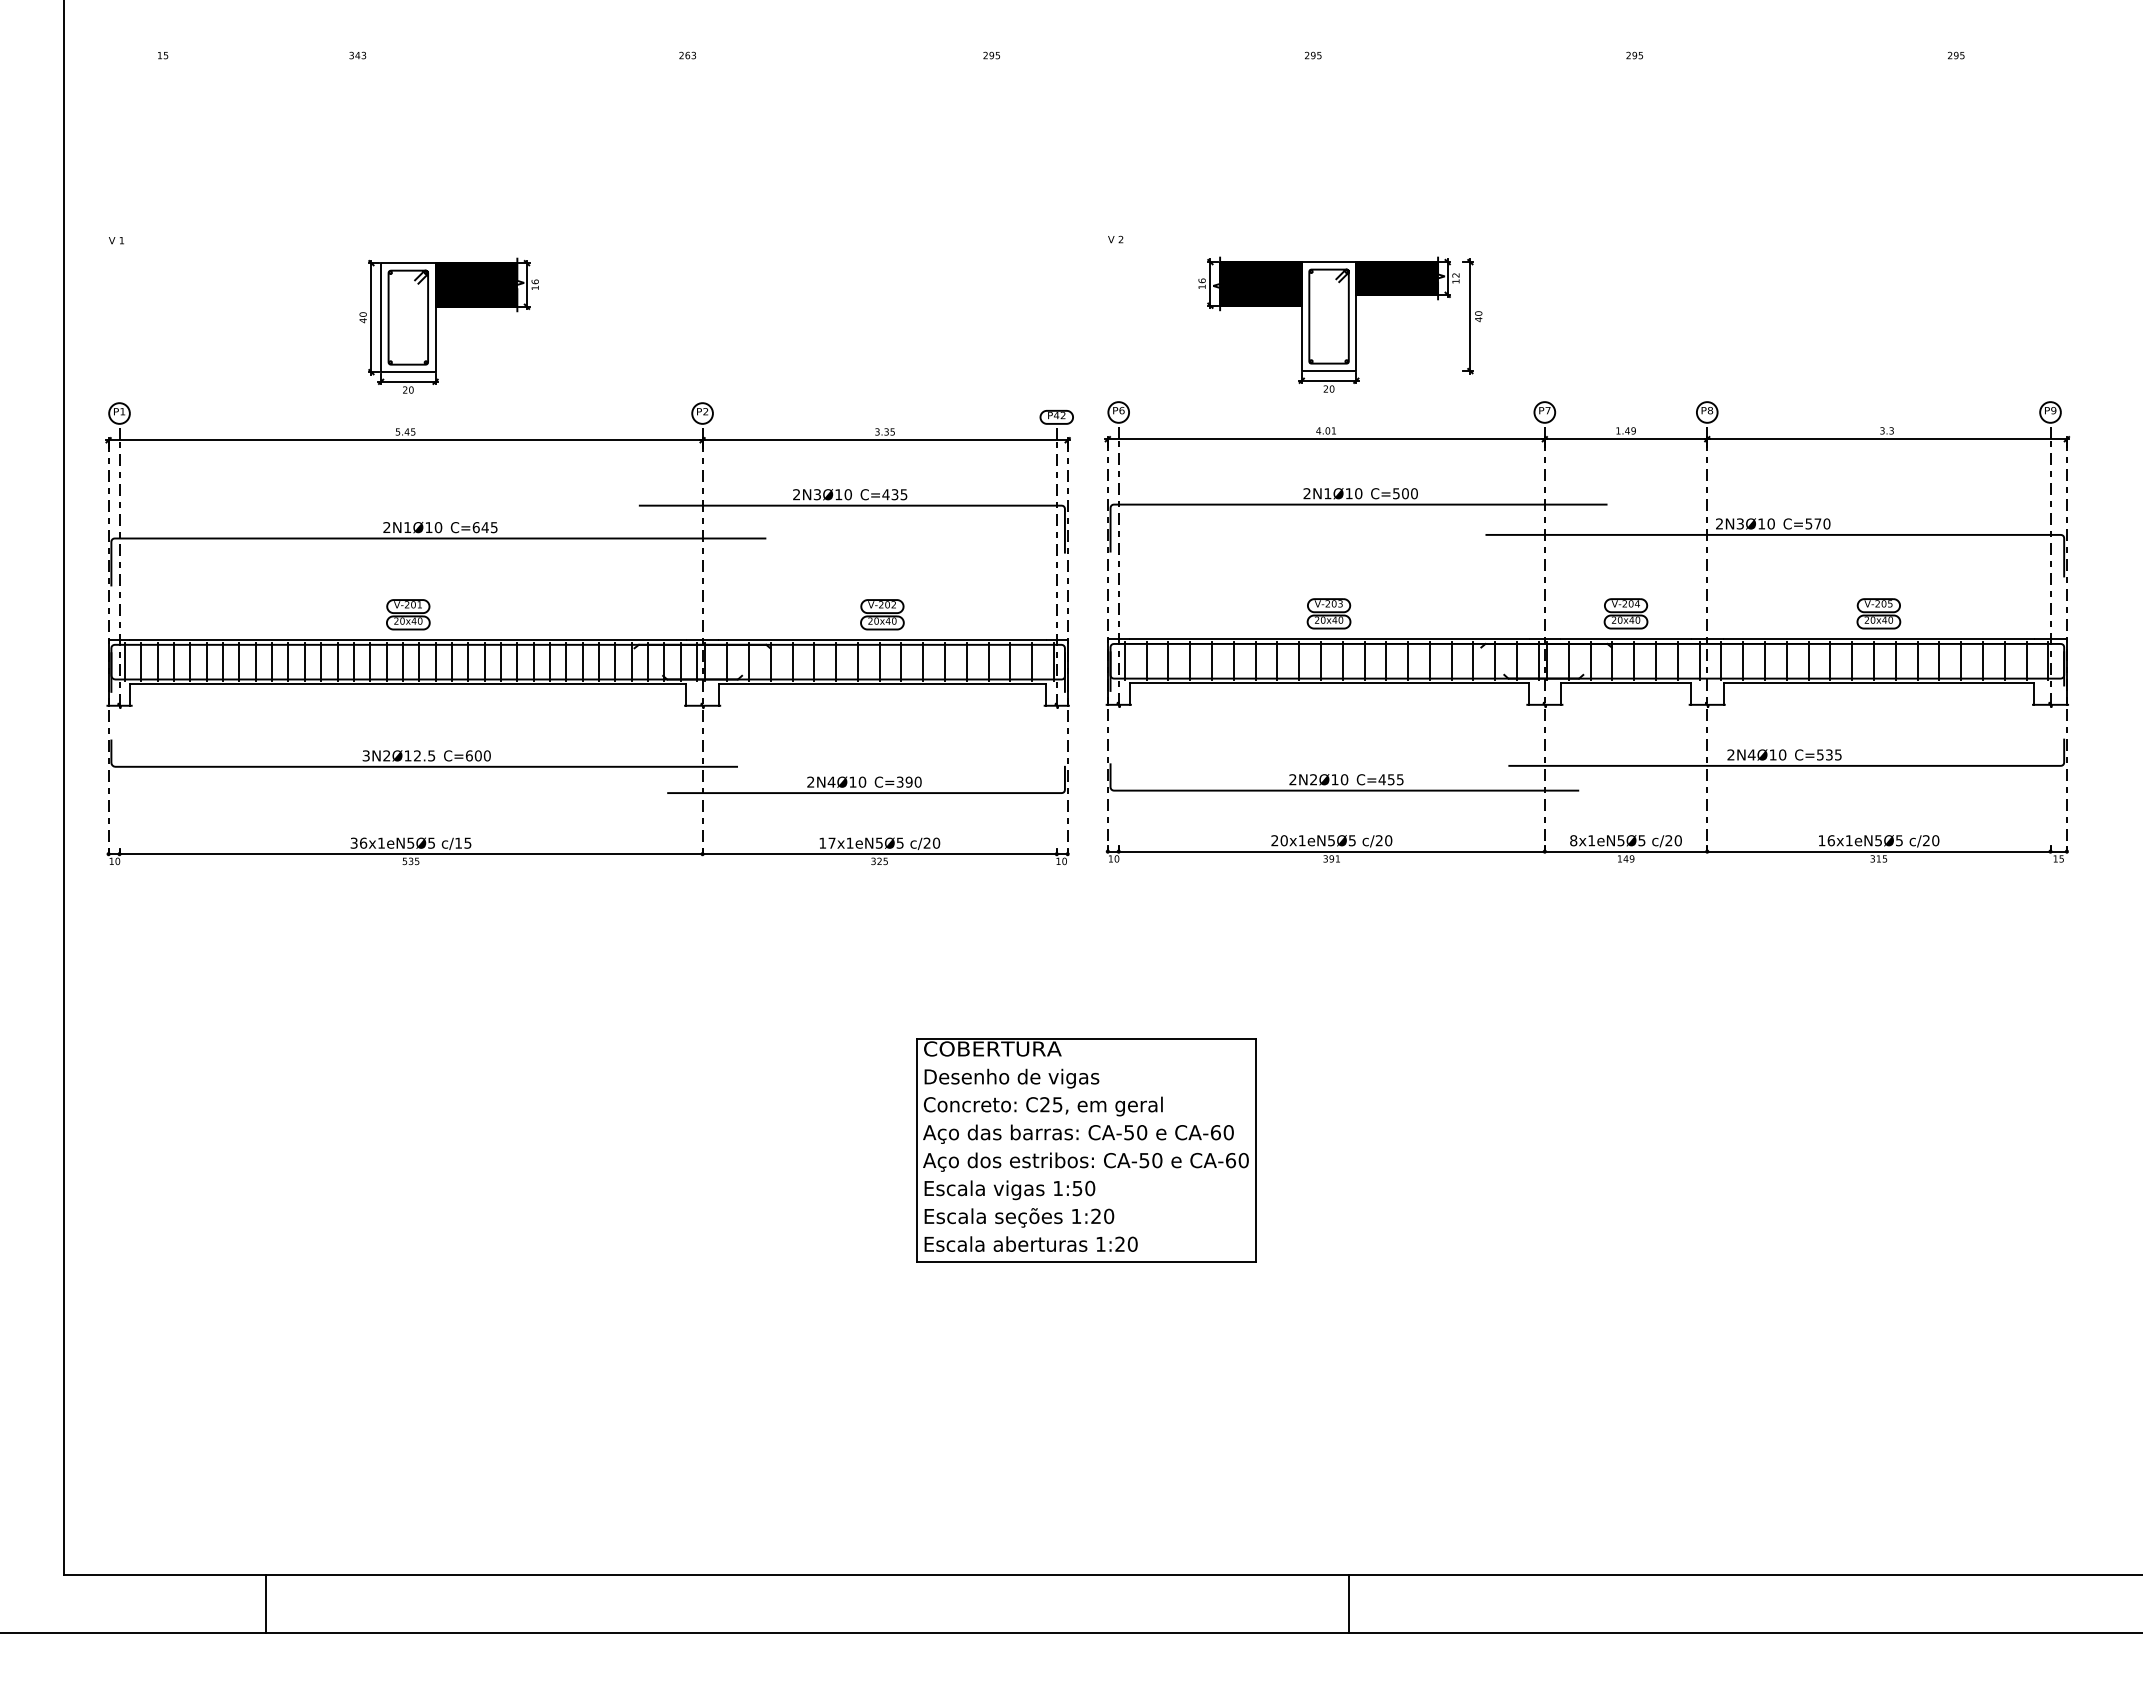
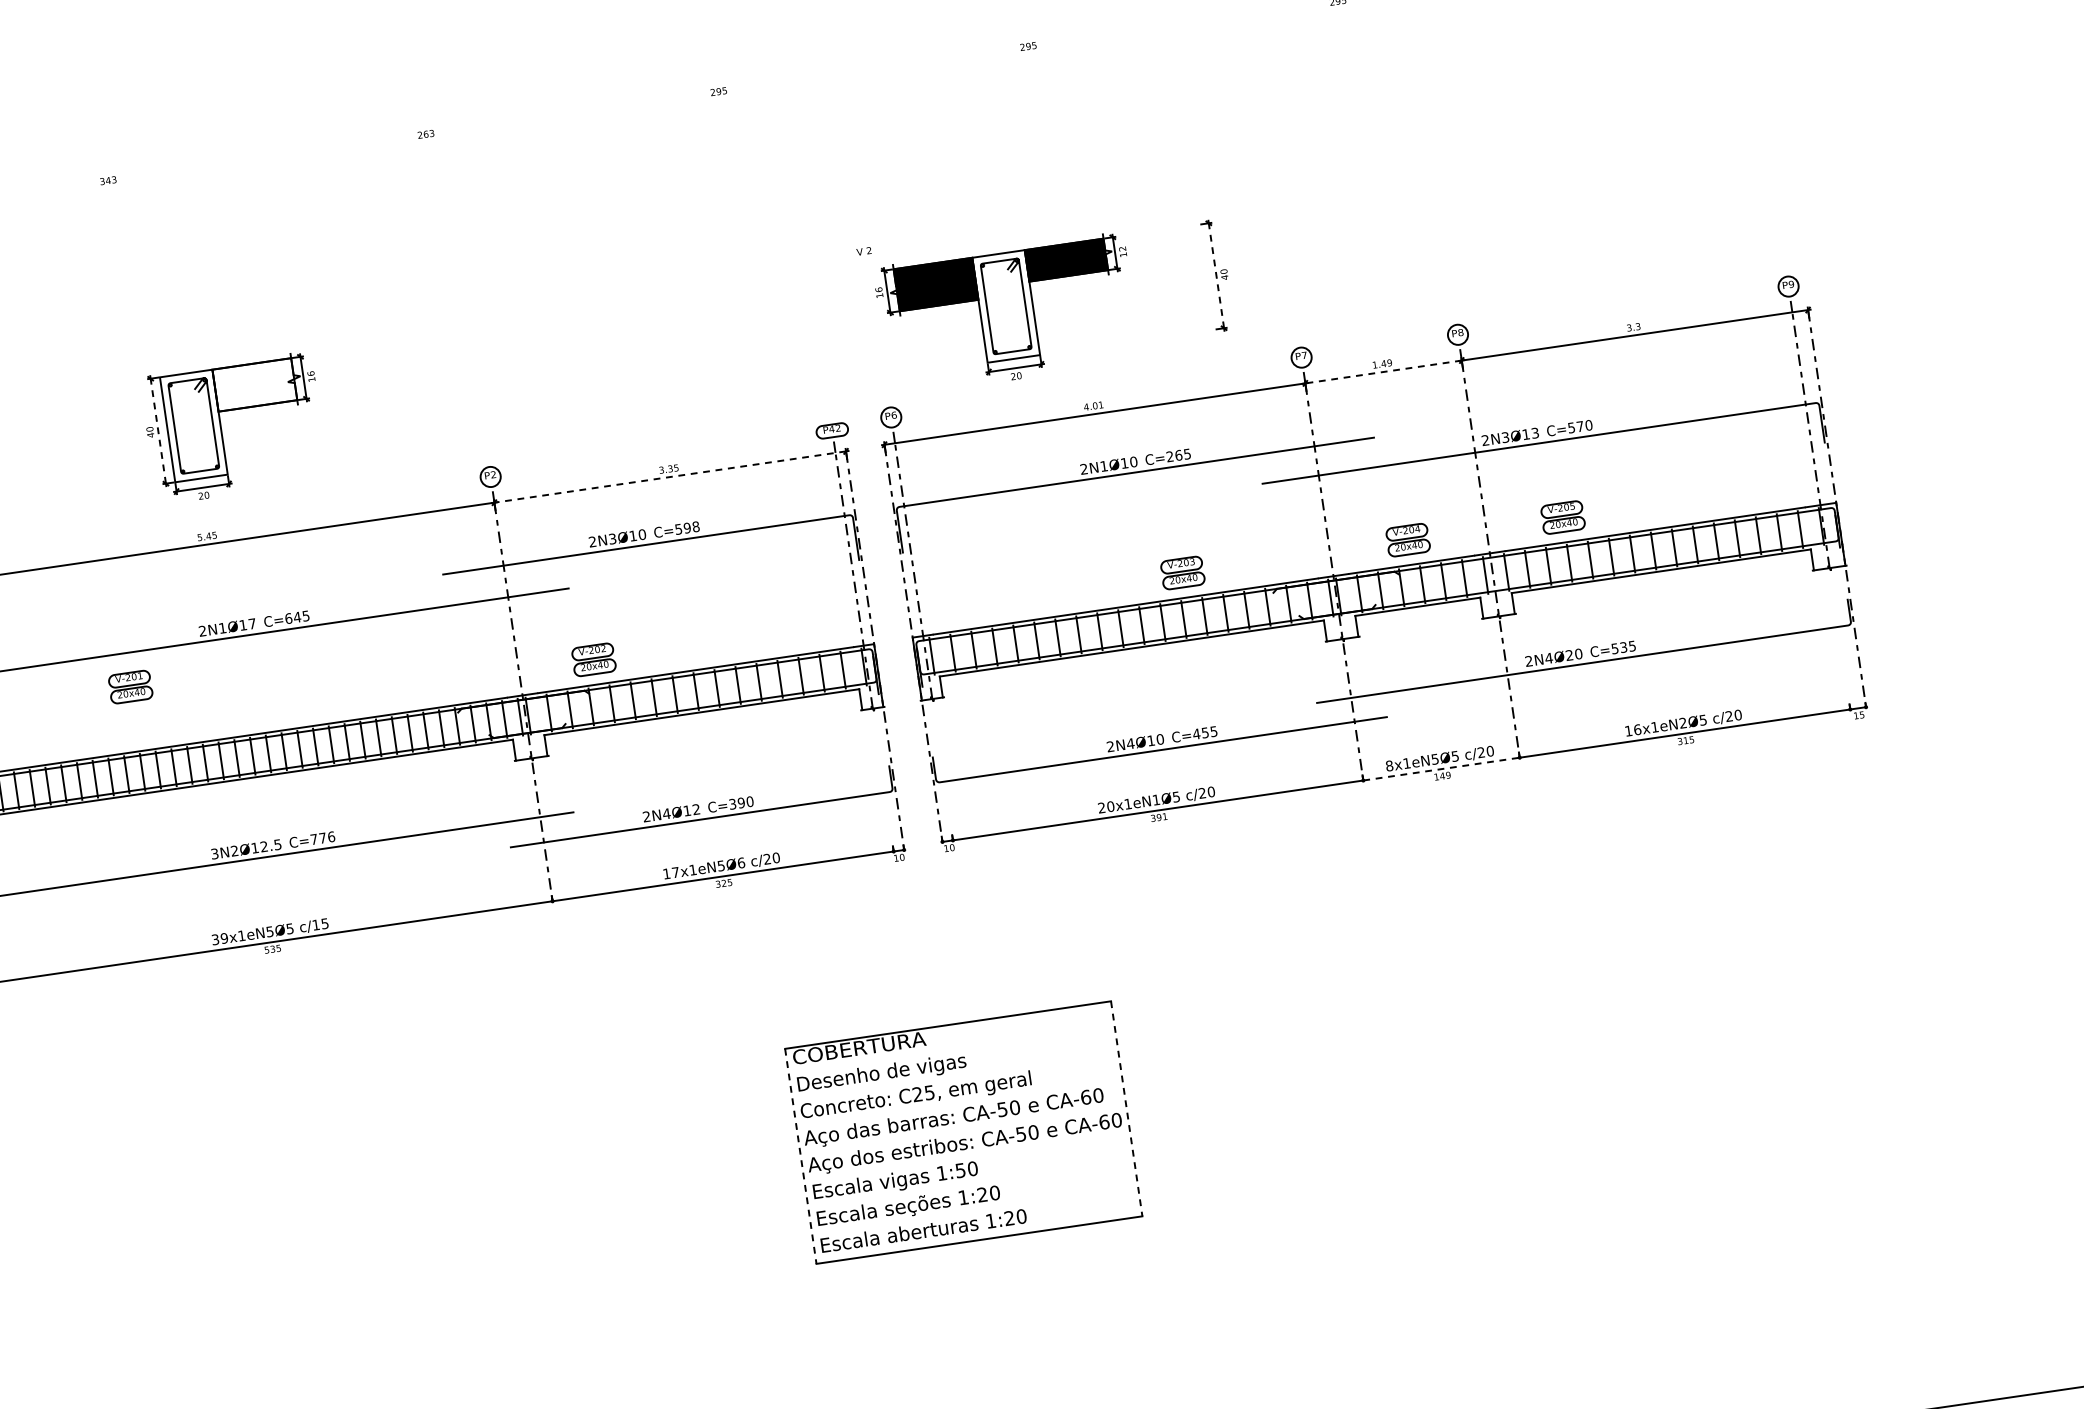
fill: (476, 284) -> (254, 384), removed
line: (1470, 316) -> (1216, 275), solid -> dashed
line: (371, 317) -> (158, 431), solid -> dashed
part: (1328, 324) -> (1006, 314), moved
line: (1625, 439) -> (1383, 372), solid -> dashed
line: (885, 440) -> (670, 477), solid -> dashed
text: (1405, 493) -> (1178, 455), C=500 -> C=265
text: (894, 494) -> (686, 527), C=435 -> C=598
text: (1770, 523) -> (1534, 432), 2N3Ø10 -> 2N3Ø13
text: (438, 527) -> (252, 623), 2N1Ø10 -> 2N1Ø17
part: (1328, 613) -> (1182, 572), moved
part: (1878, 613) -> (1562, 517), moved
part: (408, 614) -> (130, 686), moved
part: (882, 614) -> (593, 659), moved
text: (1772, 754) -> (1568, 655), 2N4Ø10 -> 2N4Ø20
text: (477, 755) -> (321, 837), C=600 -> C=776
text: (1313, 779) -> (1130, 743), 2N2Ø10 -> 2N4Ø10
text: (862, 781) -> (696, 808), 2N4Ø10 -> 2N4Ø12
text: (1331, 840) -> (1156, 799), 20x1eN5Ø5 -> 20x1eN1Ø5
text: (1878, 840) -> (1683, 722), 16x1eN5Ø5 -> 16x1eN2Ø5
text: (363, 842) -> (224, 937), 36x1eN5Ø5 -> 39x1eN5Ø5
text: (899, 842) -> (740, 862), 17x1eN5Ø5 -> 17x1eN5Ø6
line: (1629, 851) -> (1444, 768), solid -> dashed
line: (917, 1150) -> (801, 1156), solid -> dashed
line: (1255, 1150) -> (1126, 1109), solid -> dashed

